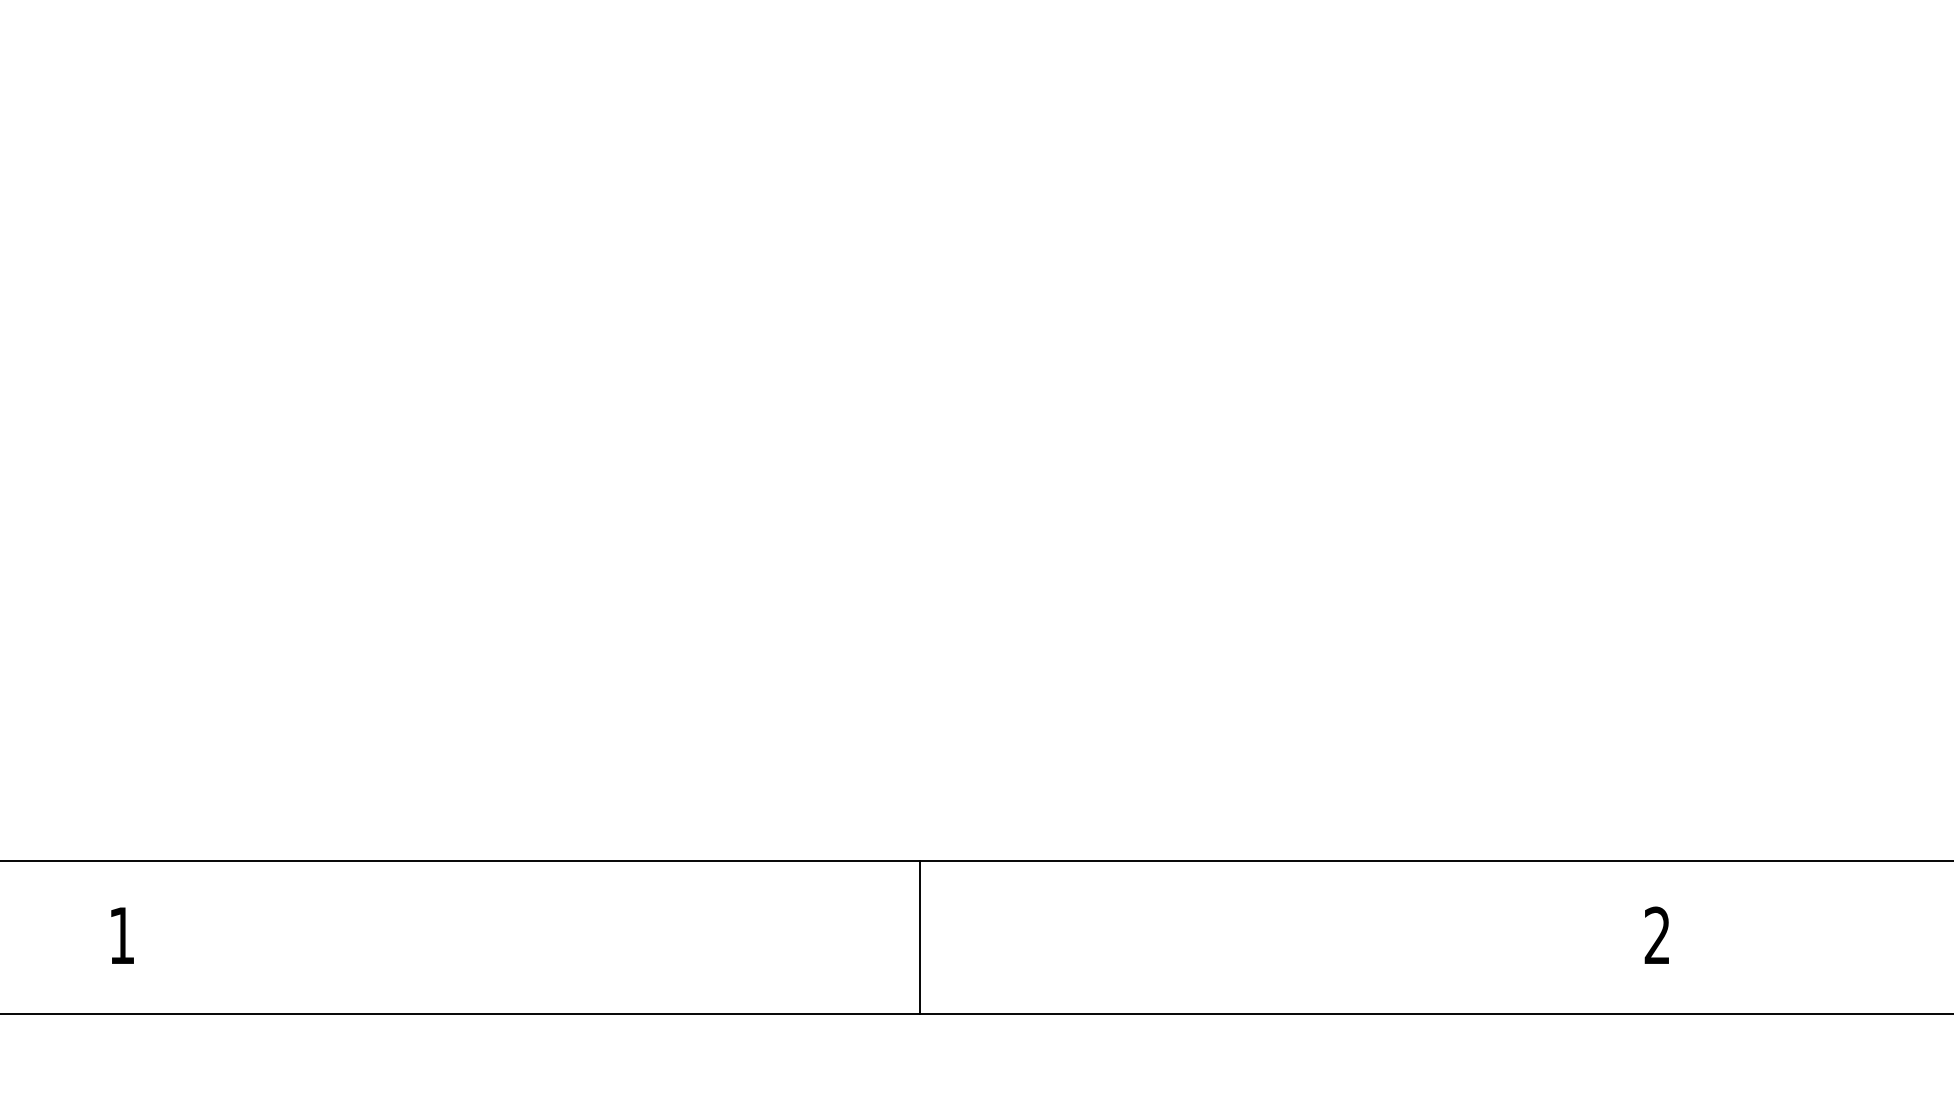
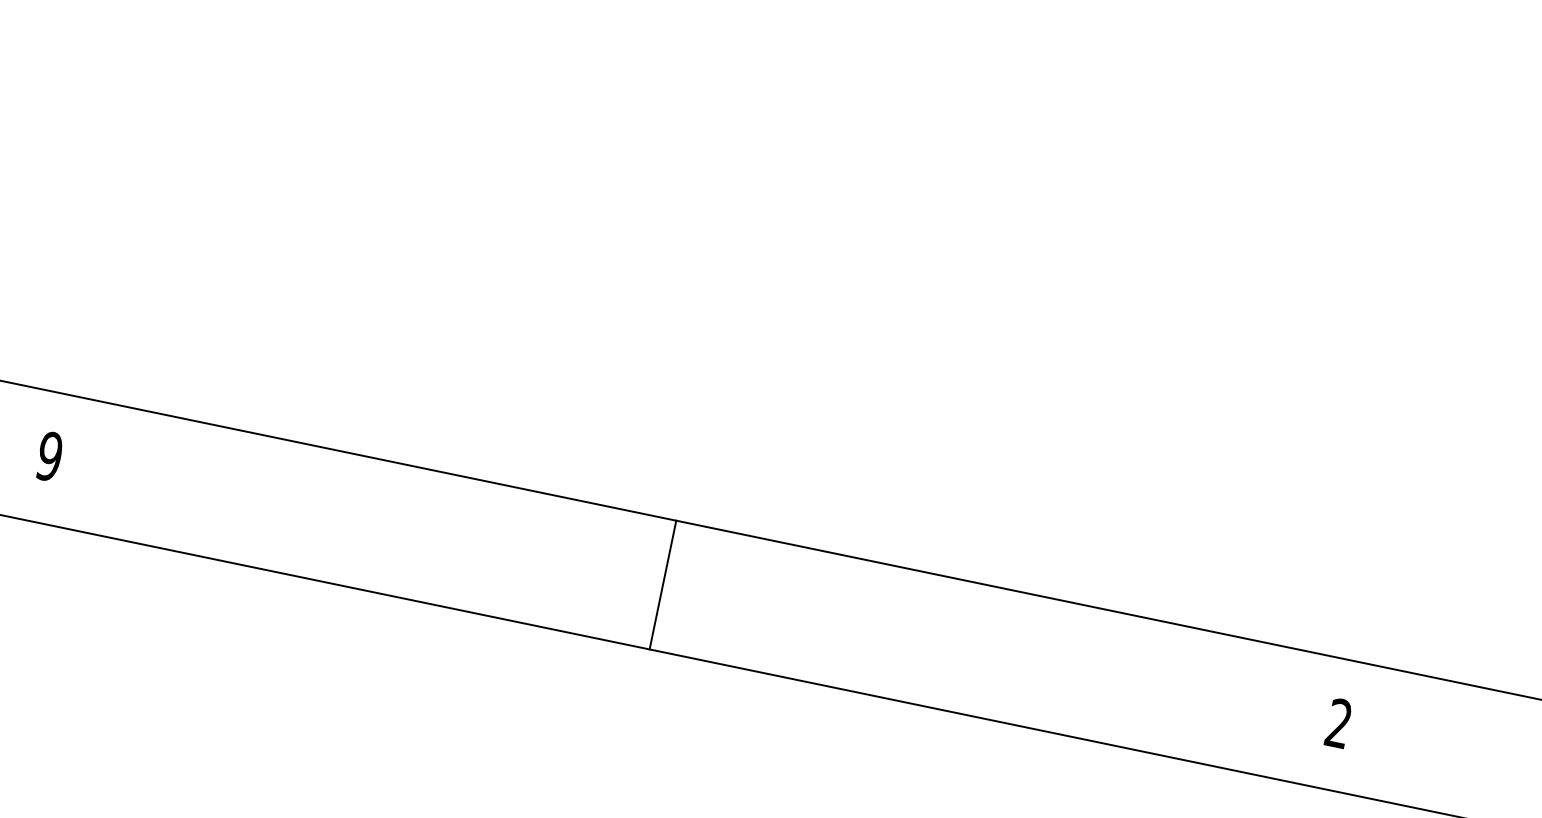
text: (121, 935) -> (49, 456), 1 -> 9
line: (919, 937) -> (662, 585), moved

